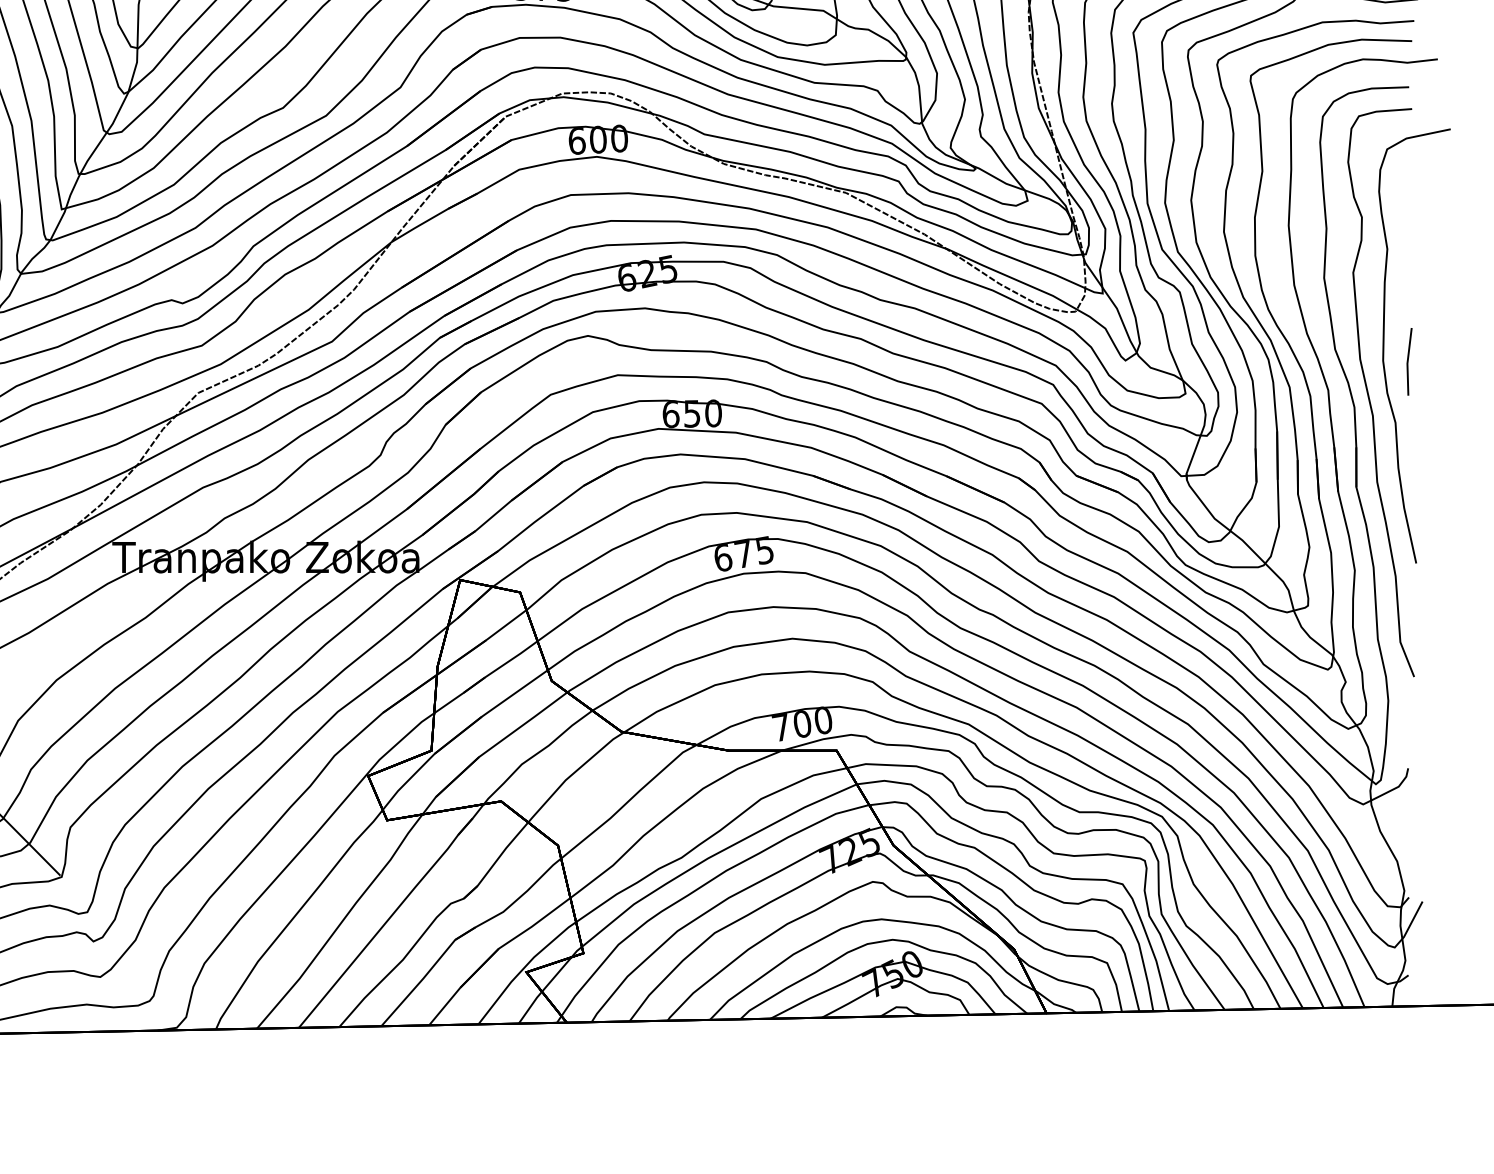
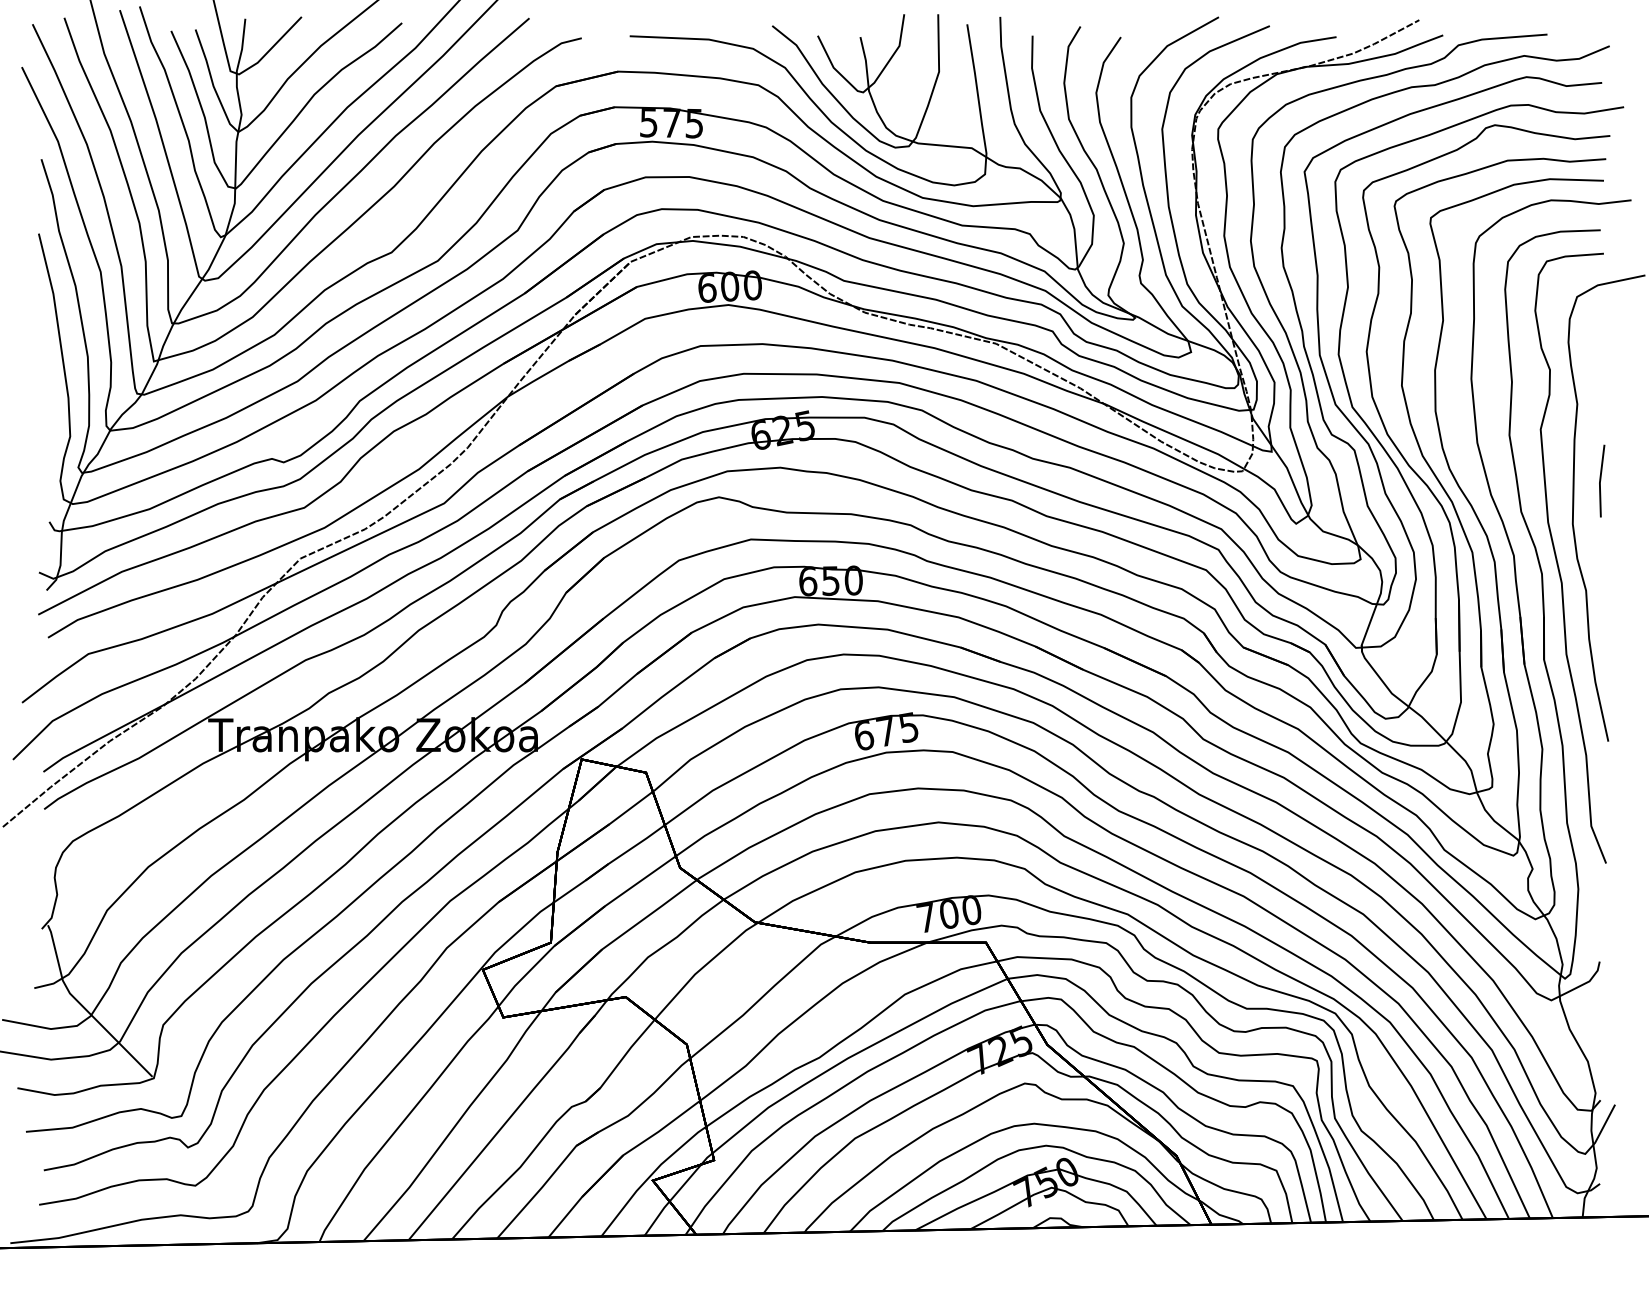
line: (1408, 361) -> (1601, 480), moved

